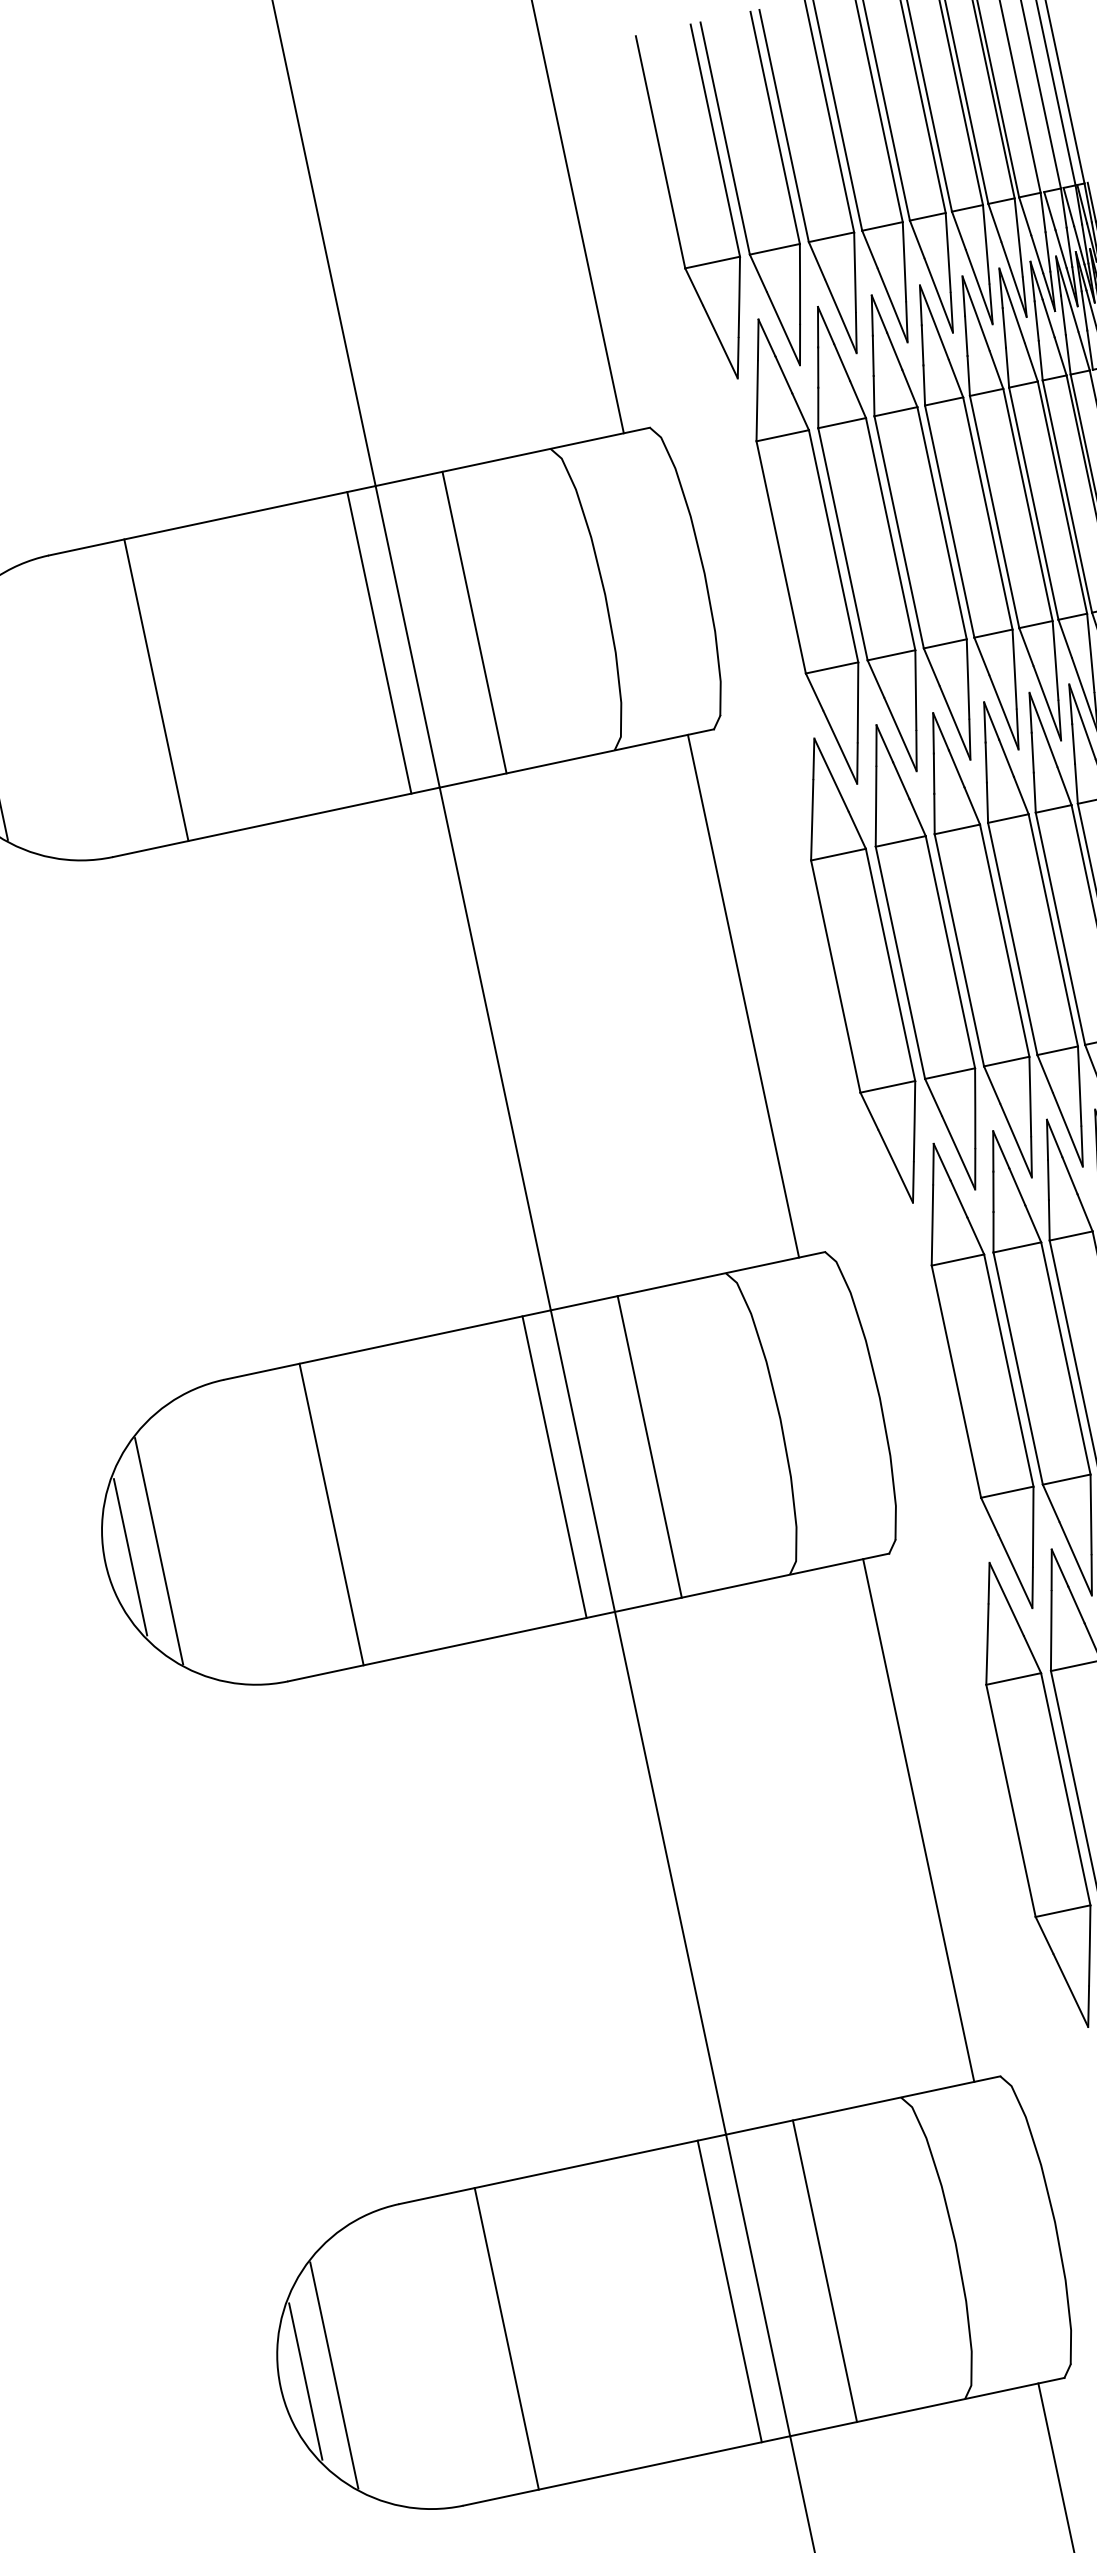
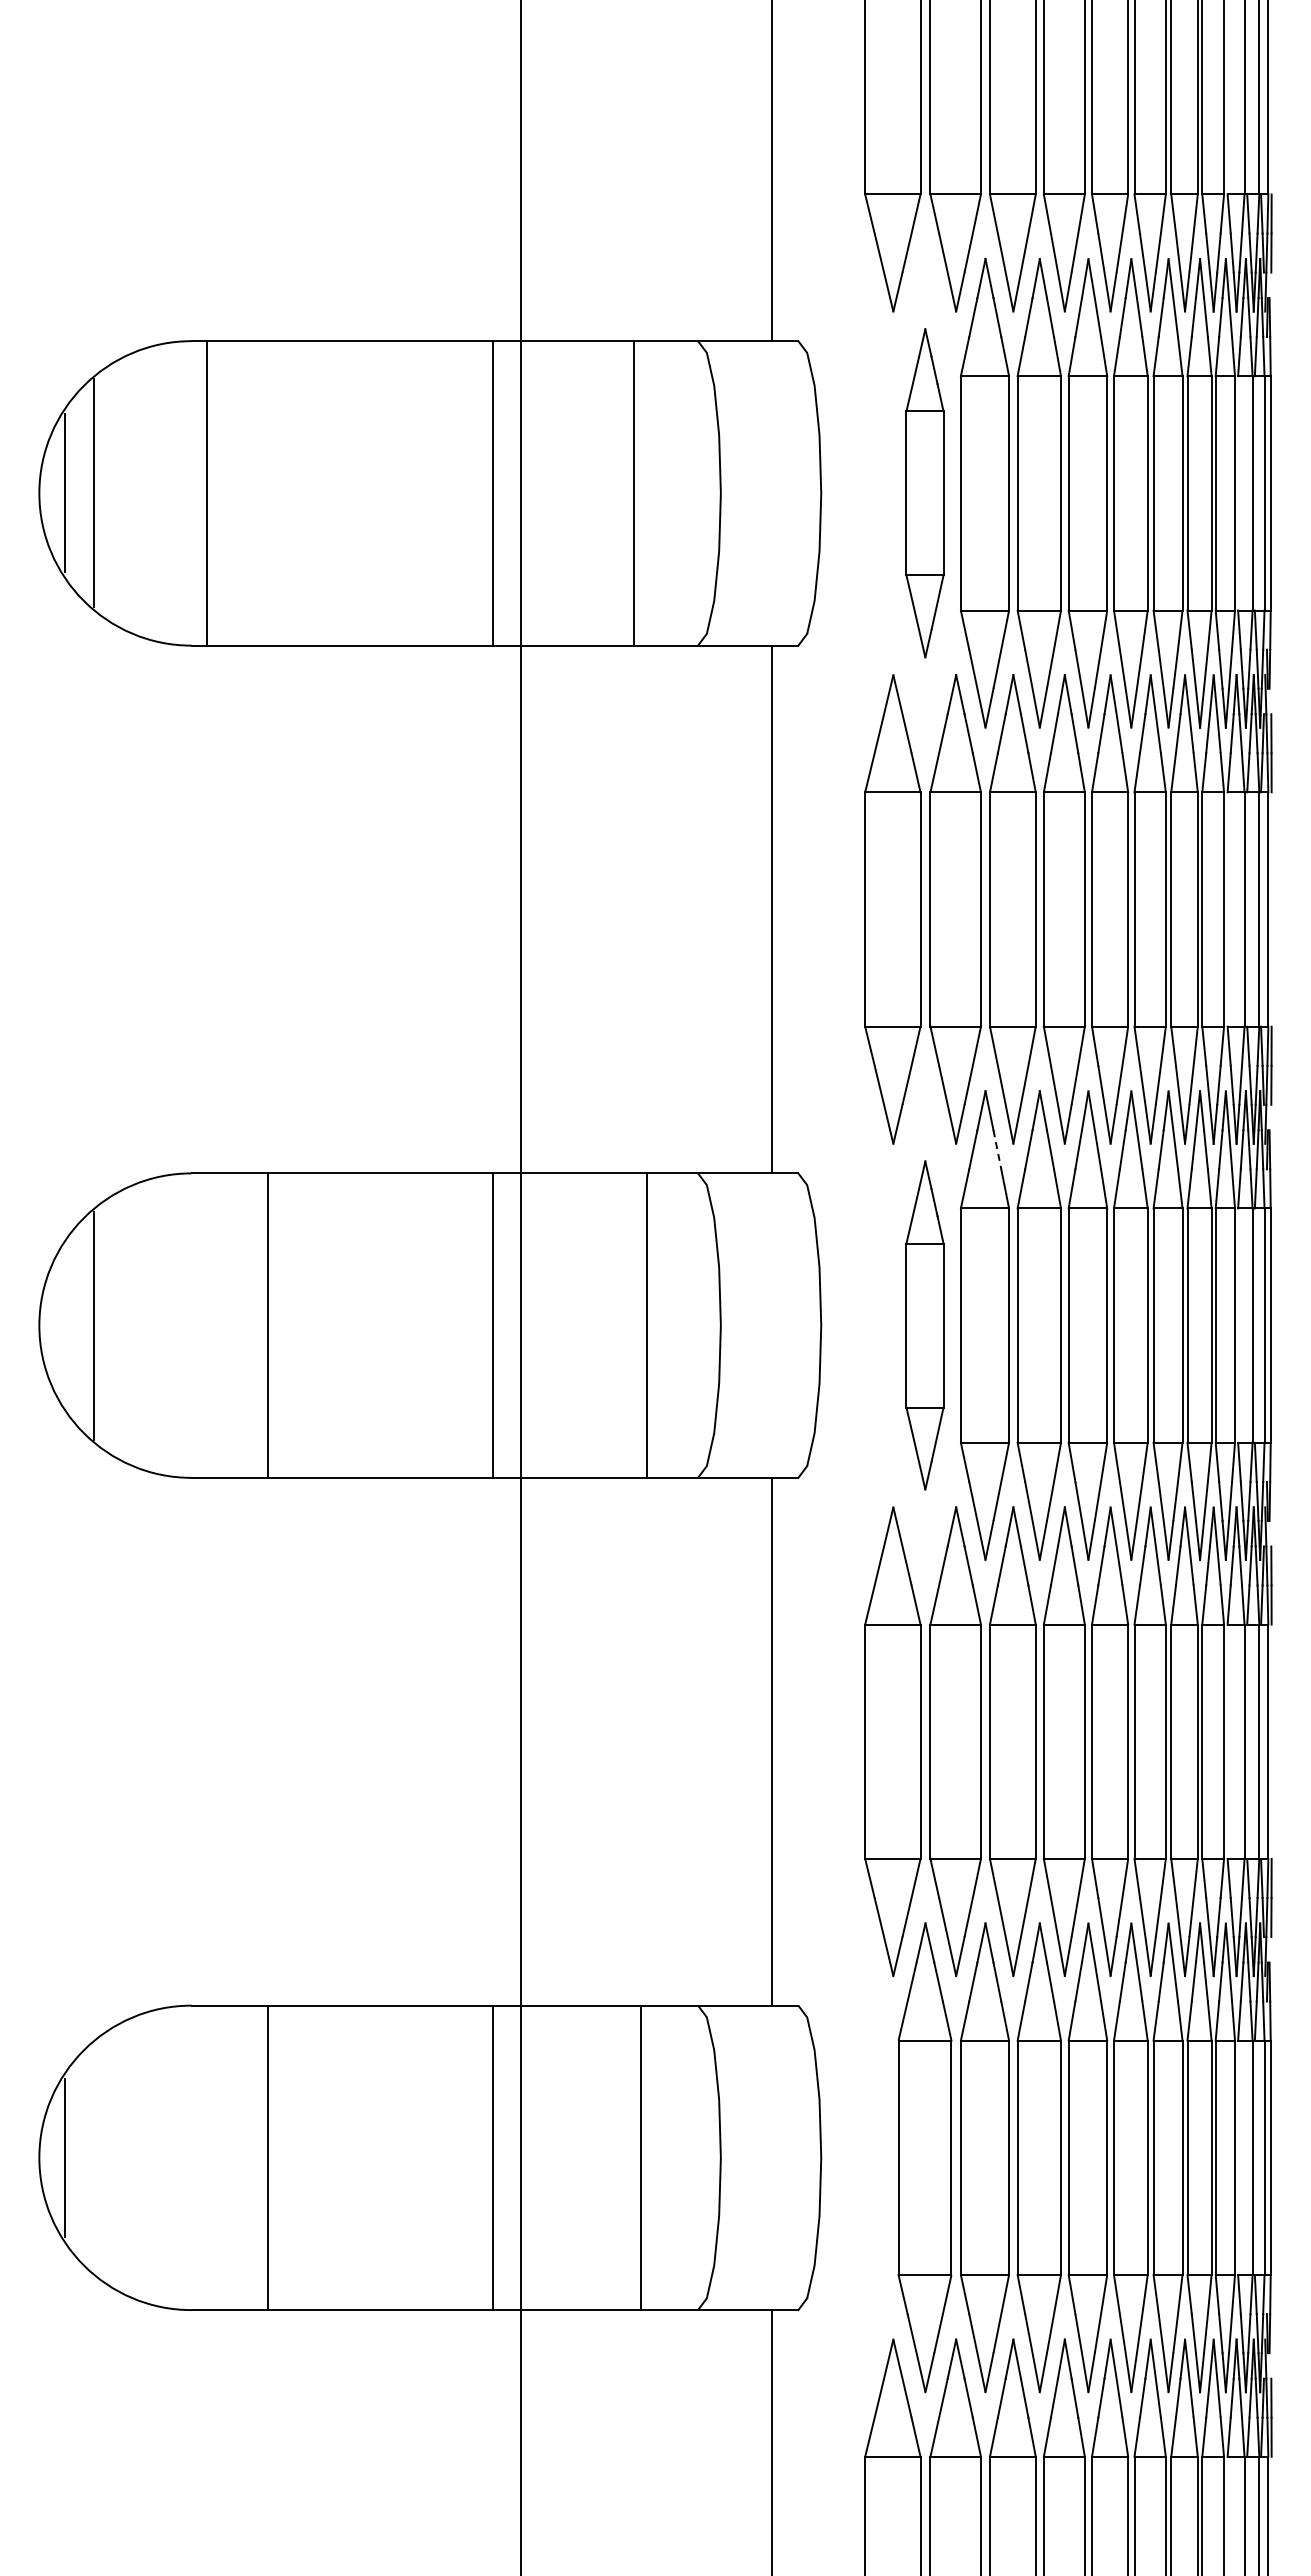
part: (806, 552) -> (924, 493), size x0.7
line: (474, 622) -> (633, 493), moved
line: (156, 690) -> (206, 493), moved
line: (1017, 1186) -> (997, 1149), solid -> dashed
part: (982, 1376) -> (924, 1325), size x0.7
line: (649, 1446) -> (646, 1325), moved
line: (130, 1557) -> (64, 1325), removed
line: (824, 2270) -> (640, 2157), moved
line: (334, 2375) -> (93, 2157), removed

